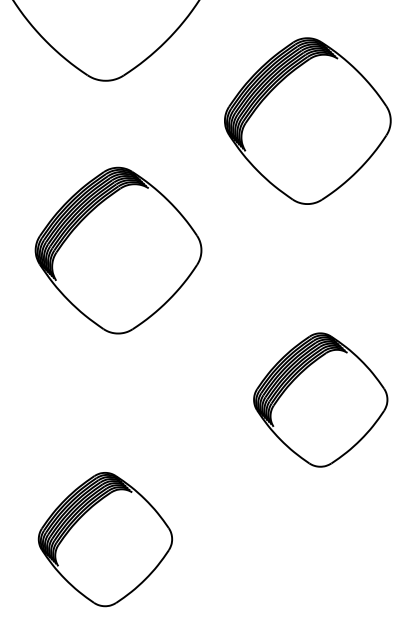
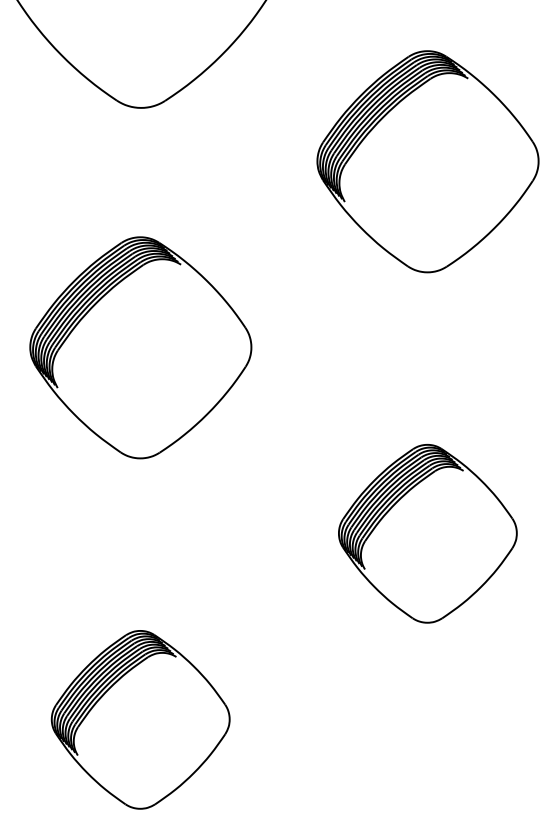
part: (307, 120) -> (427, 160), moved
part: (118, 250) -> (140, 347), moved

